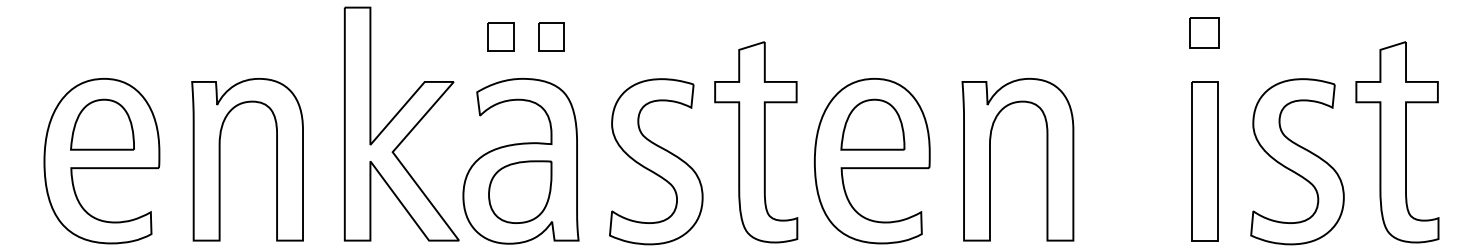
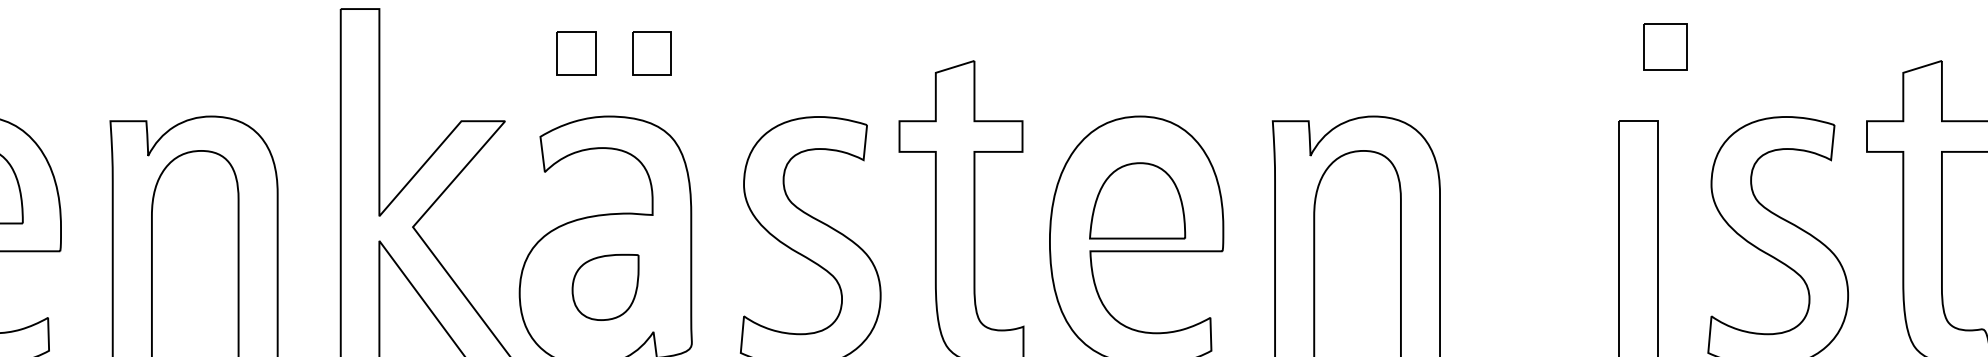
part: (1204, 32) -> (1665, 46), moved
part: (872, 124) -> (1136, 200), moved
part: (520, 191) -> (605, 286), size x0.7

